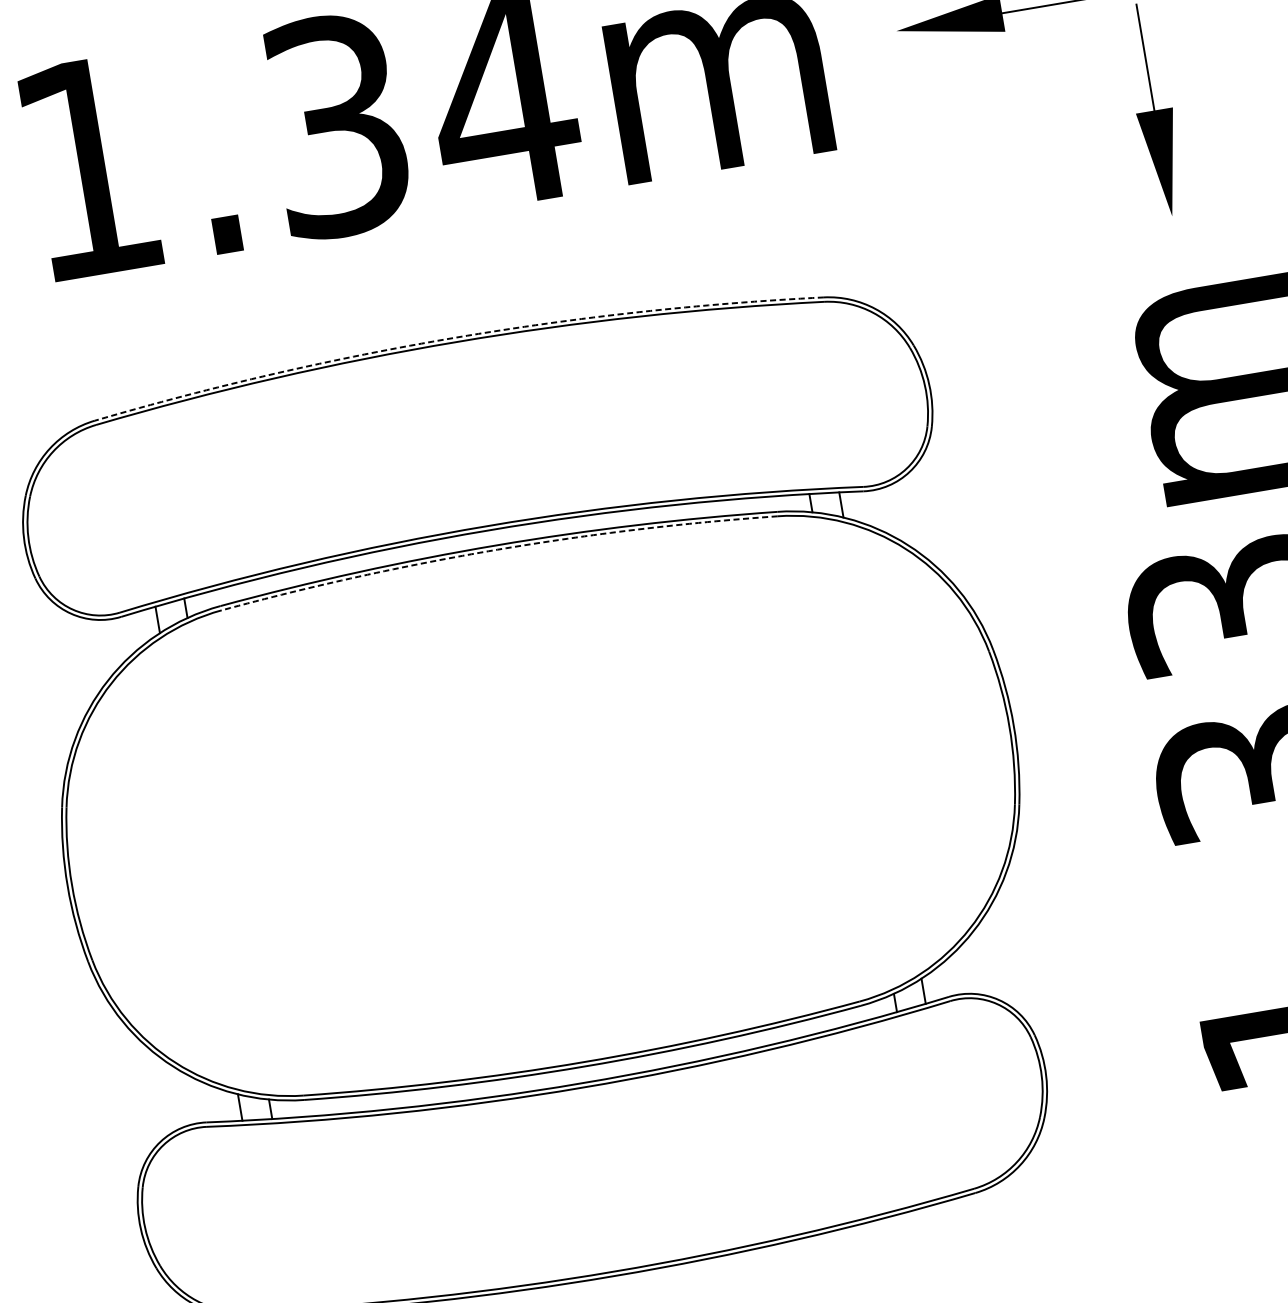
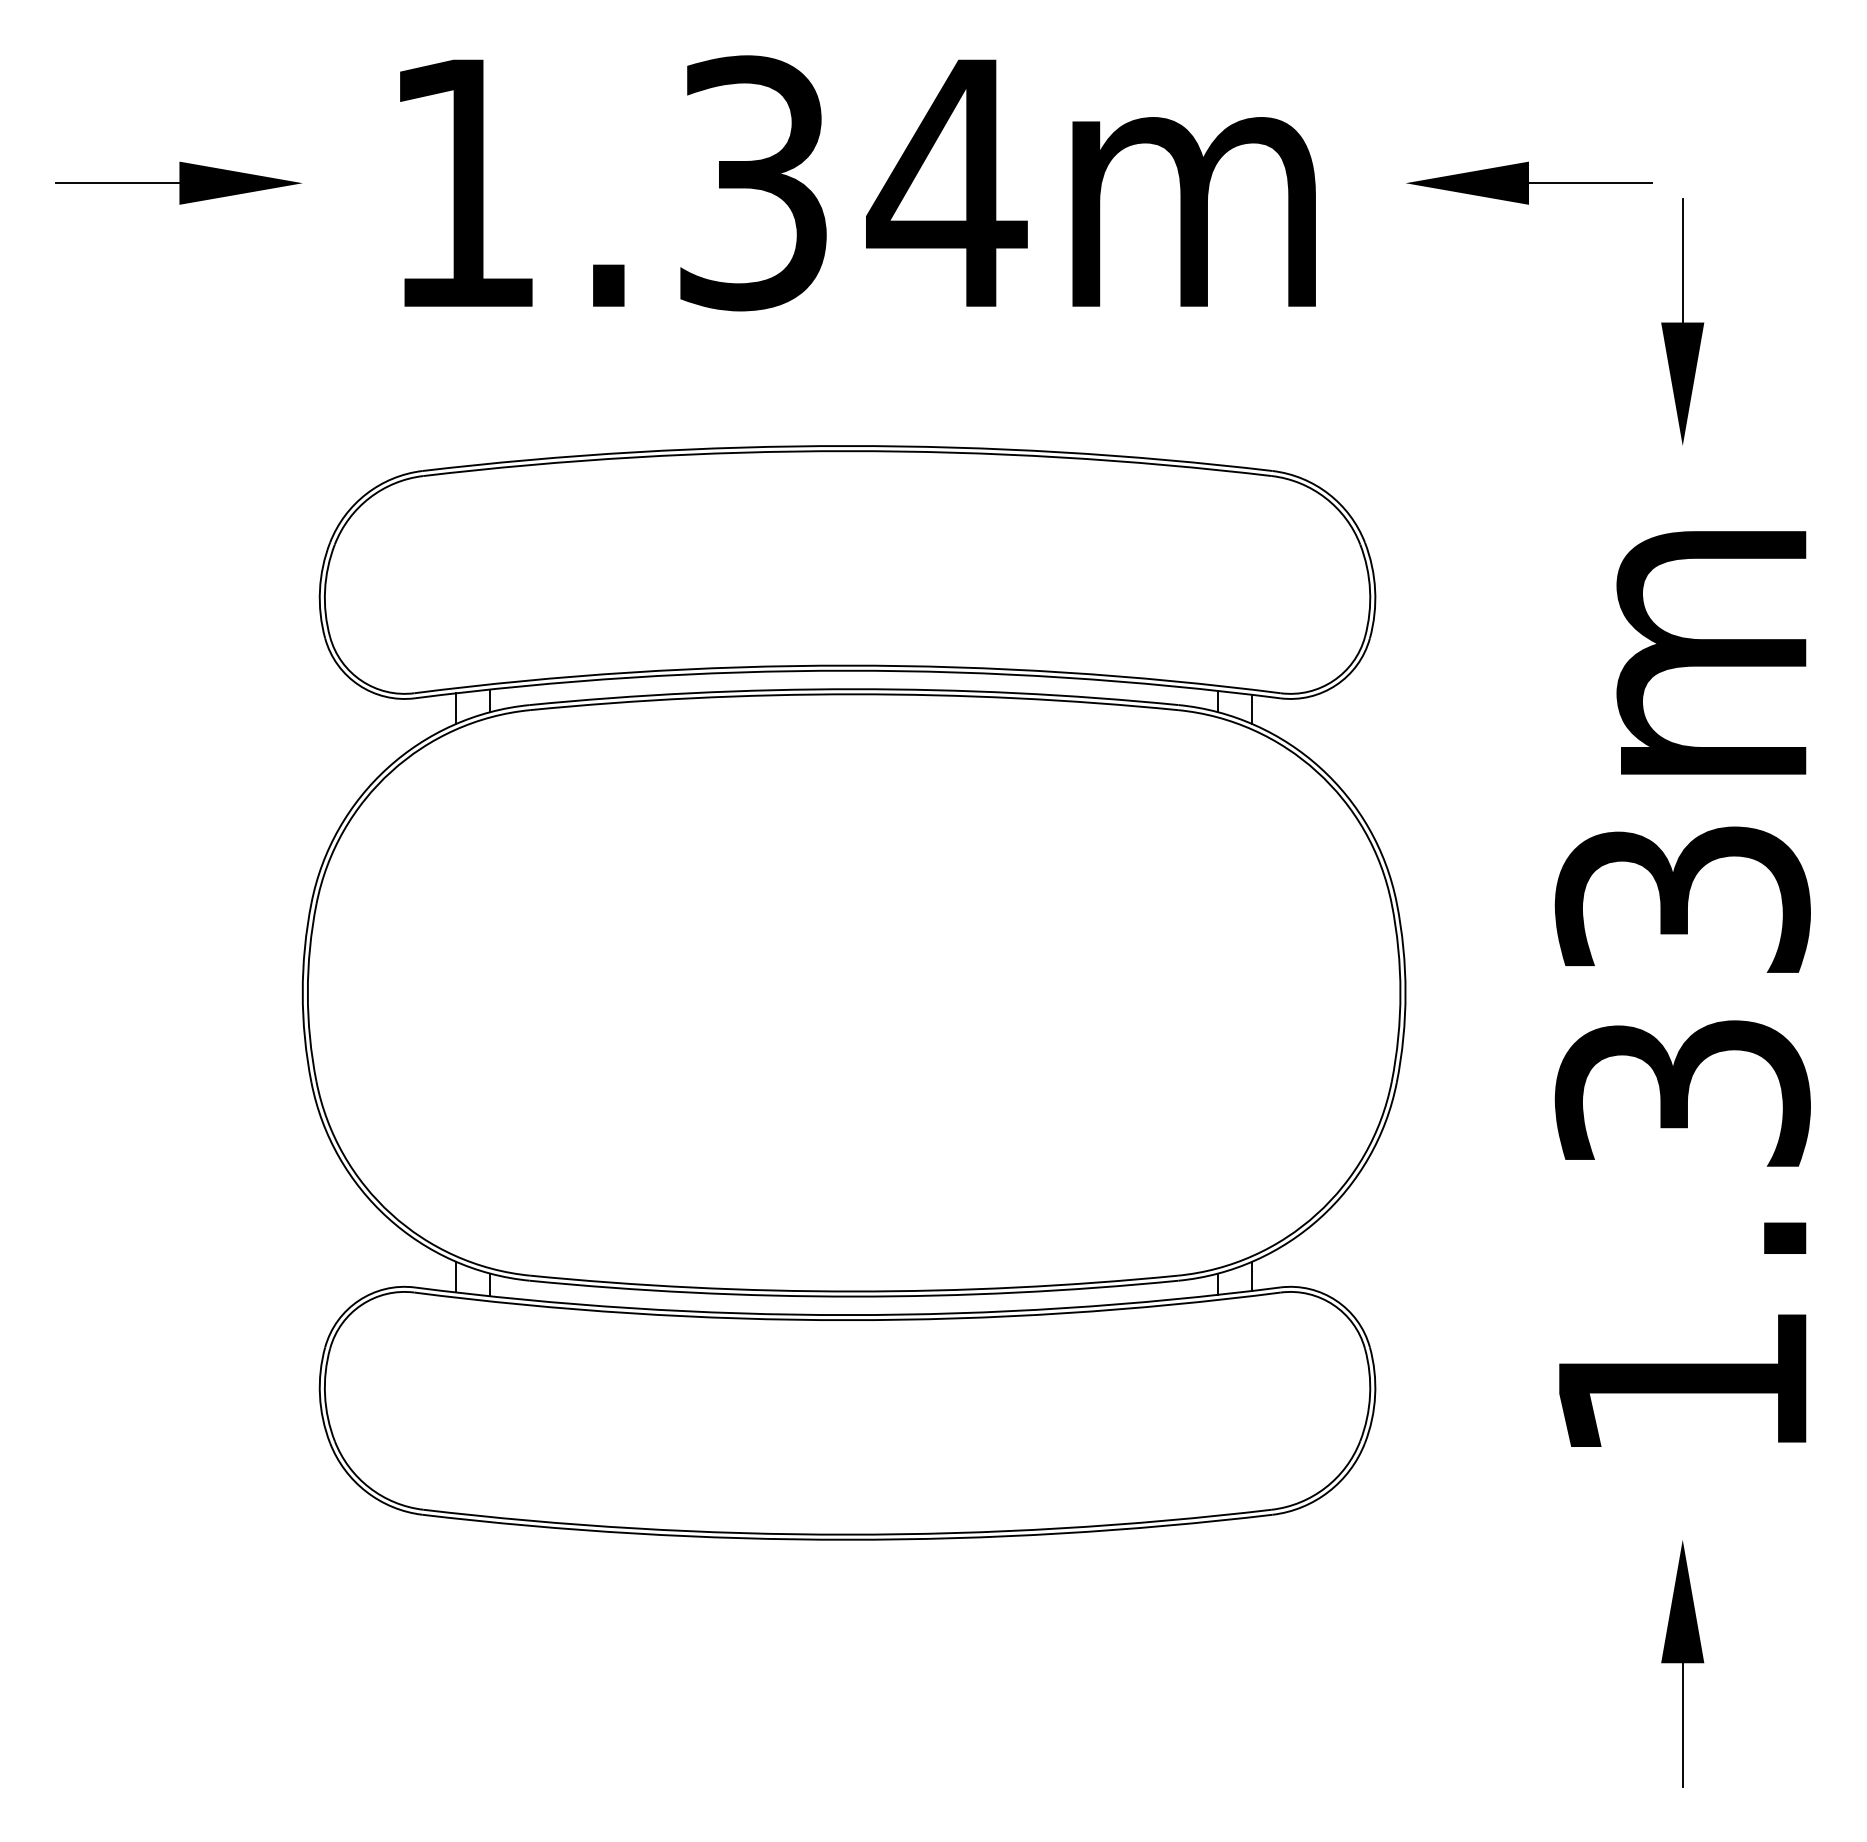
arc: (455, 338) -> (847, 446), dashed -> solid
arc: (497, 549) -> (854, 694), dashed -> solid

